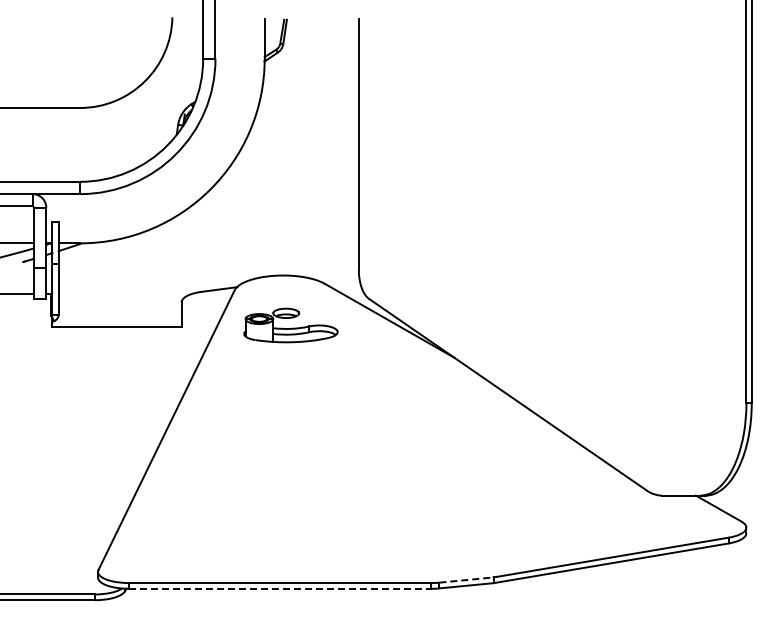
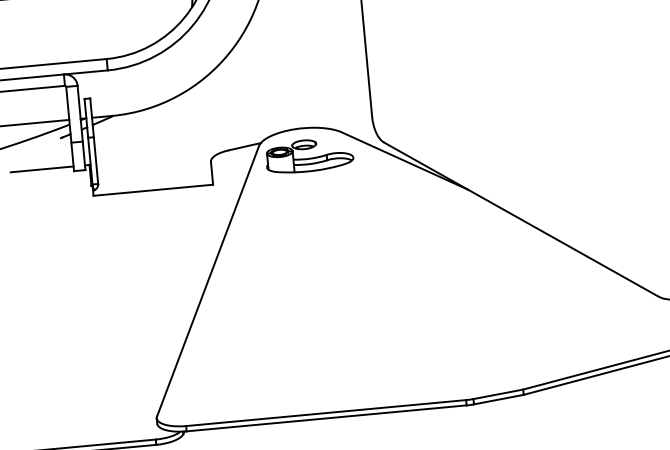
part: (290, 325) -> (309, 155), moved
line: (466, 580) -> (498, 394), dashed -> solid
line: (280, 588) -> (326, 418), dashed -> solid

